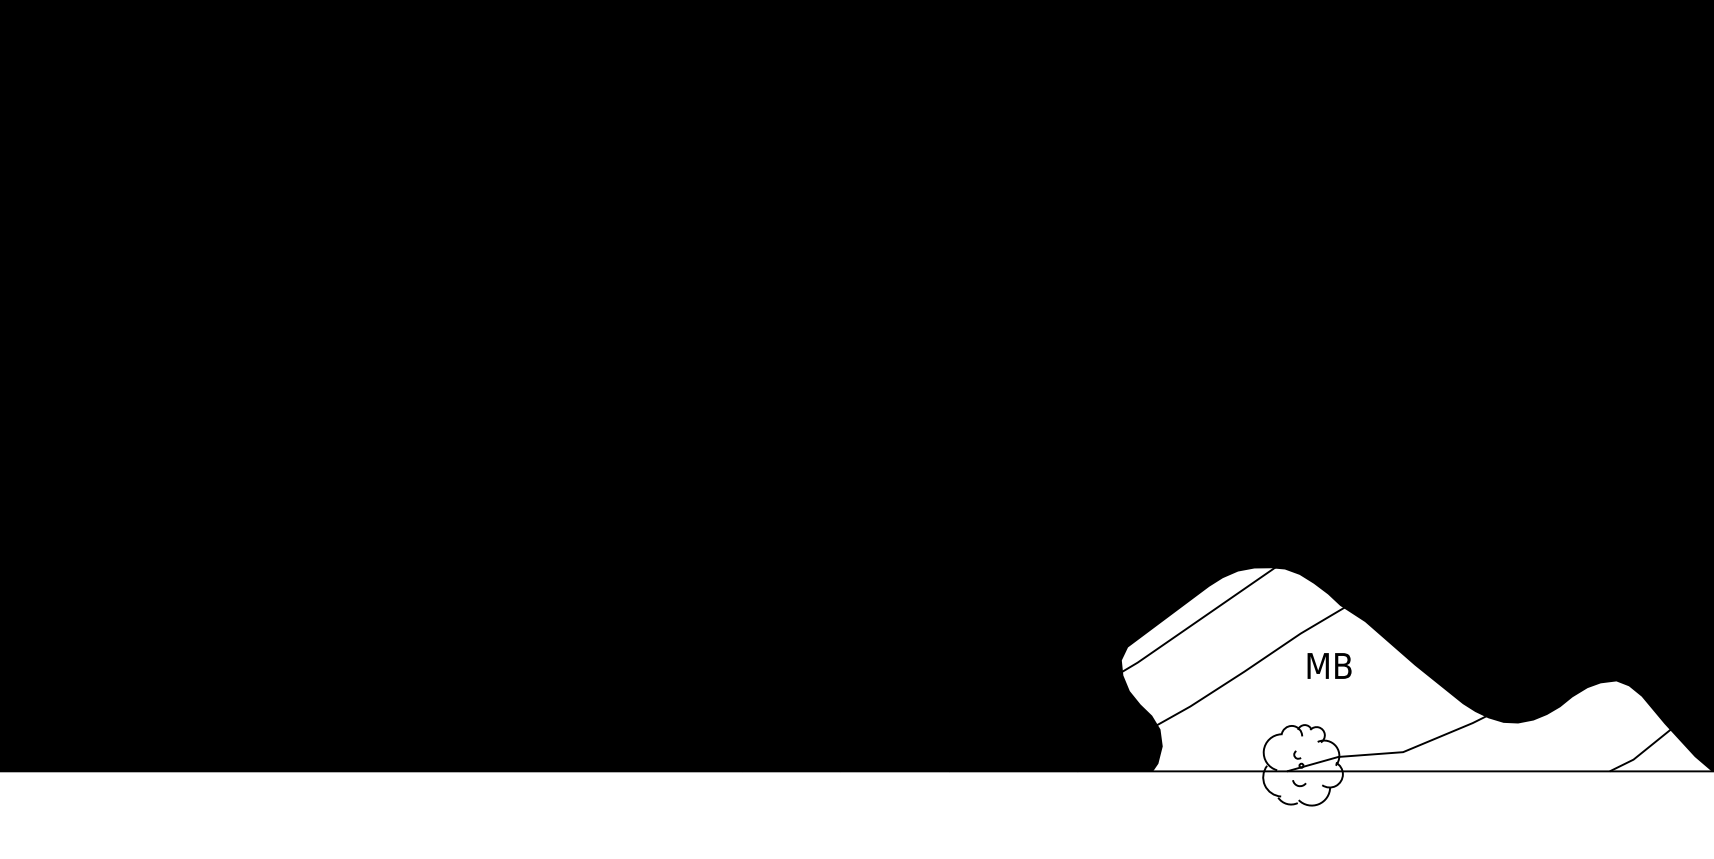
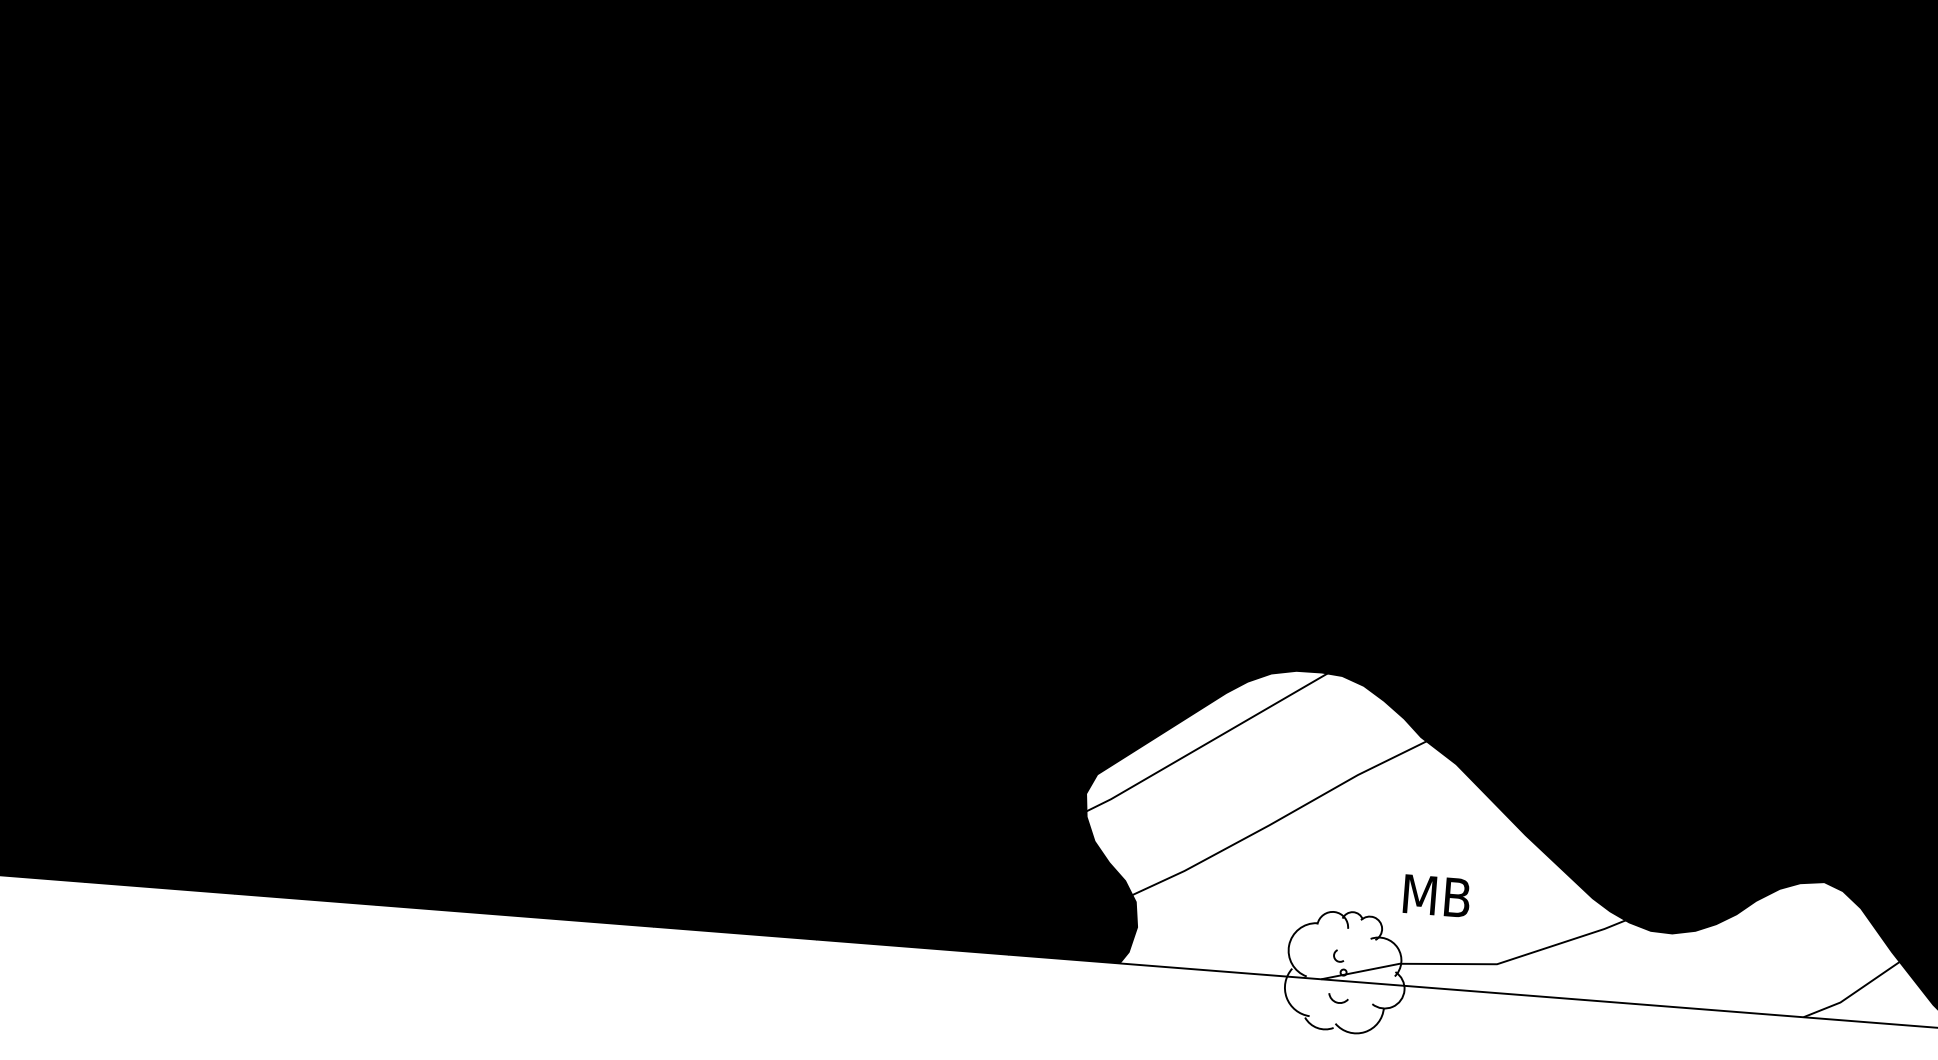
text: (1329, 665) -> (1436, 895), moved

